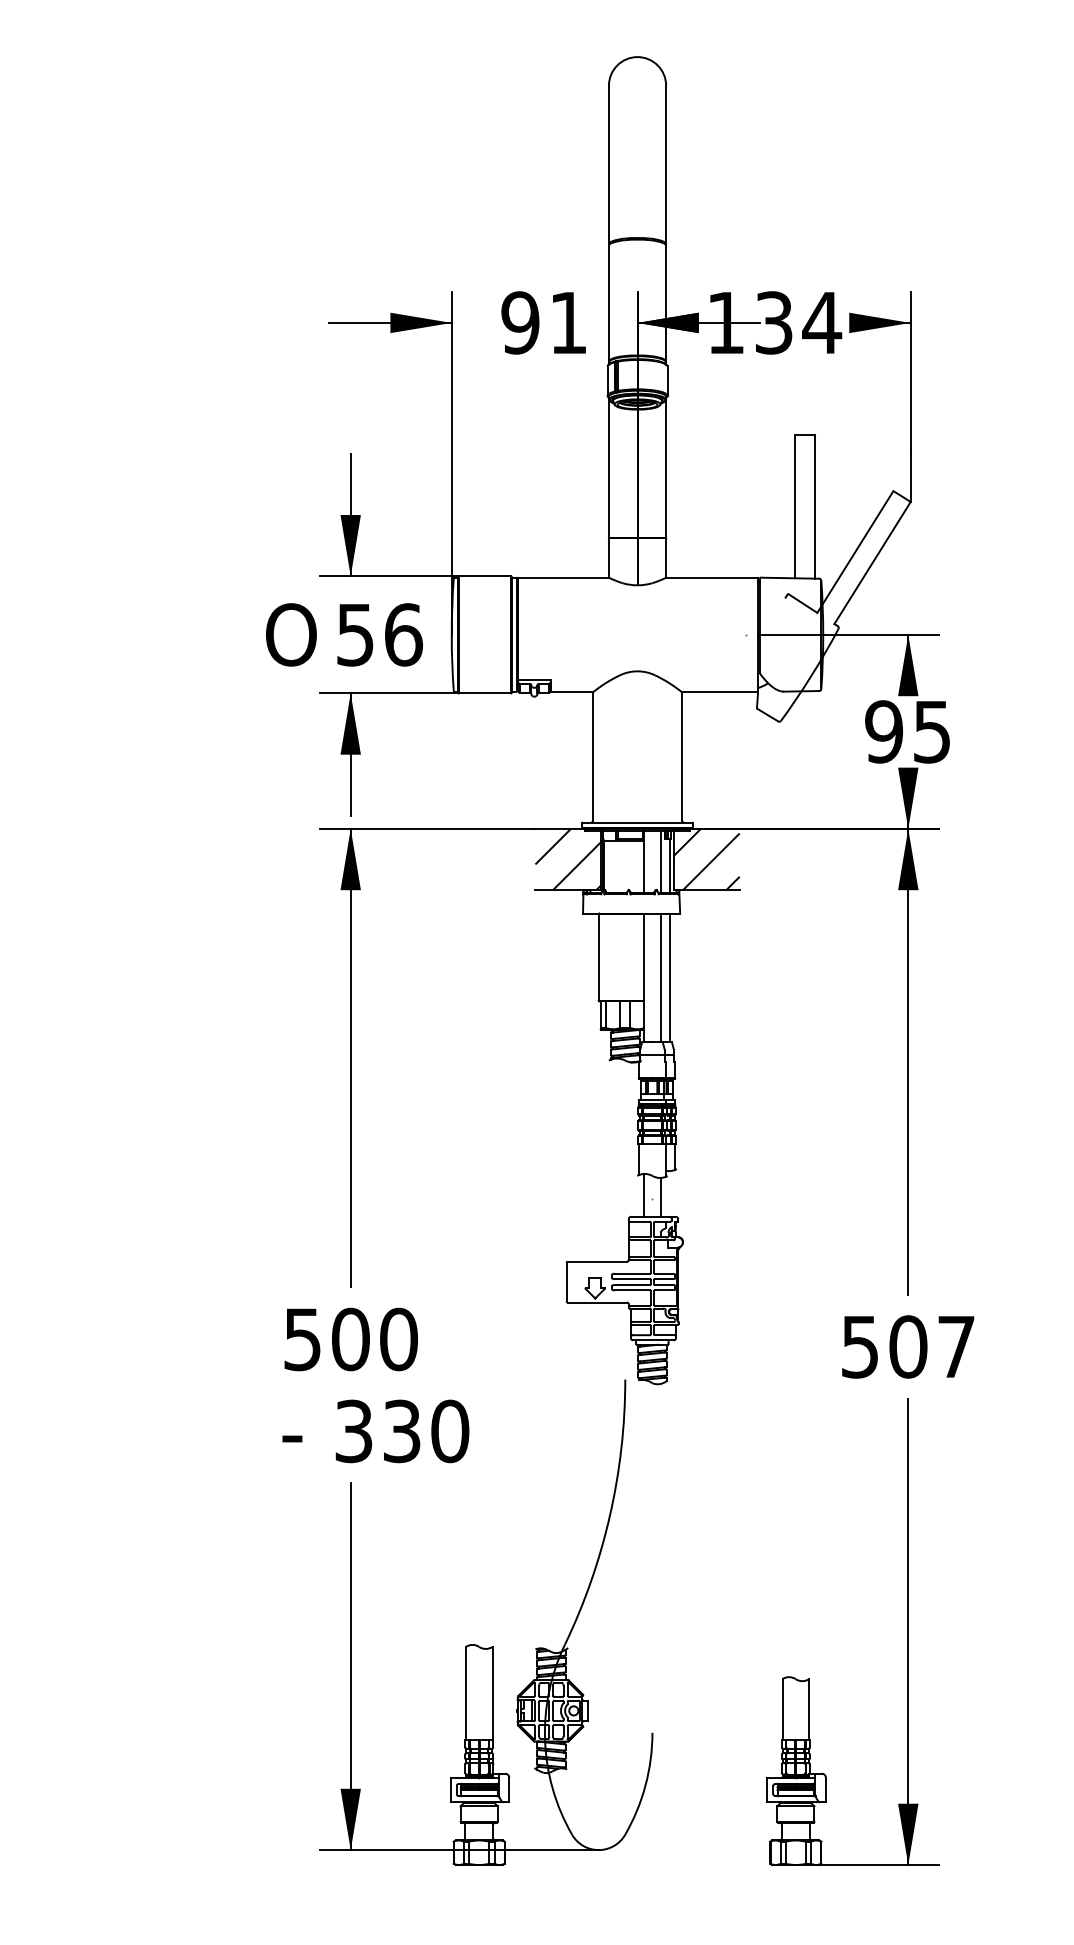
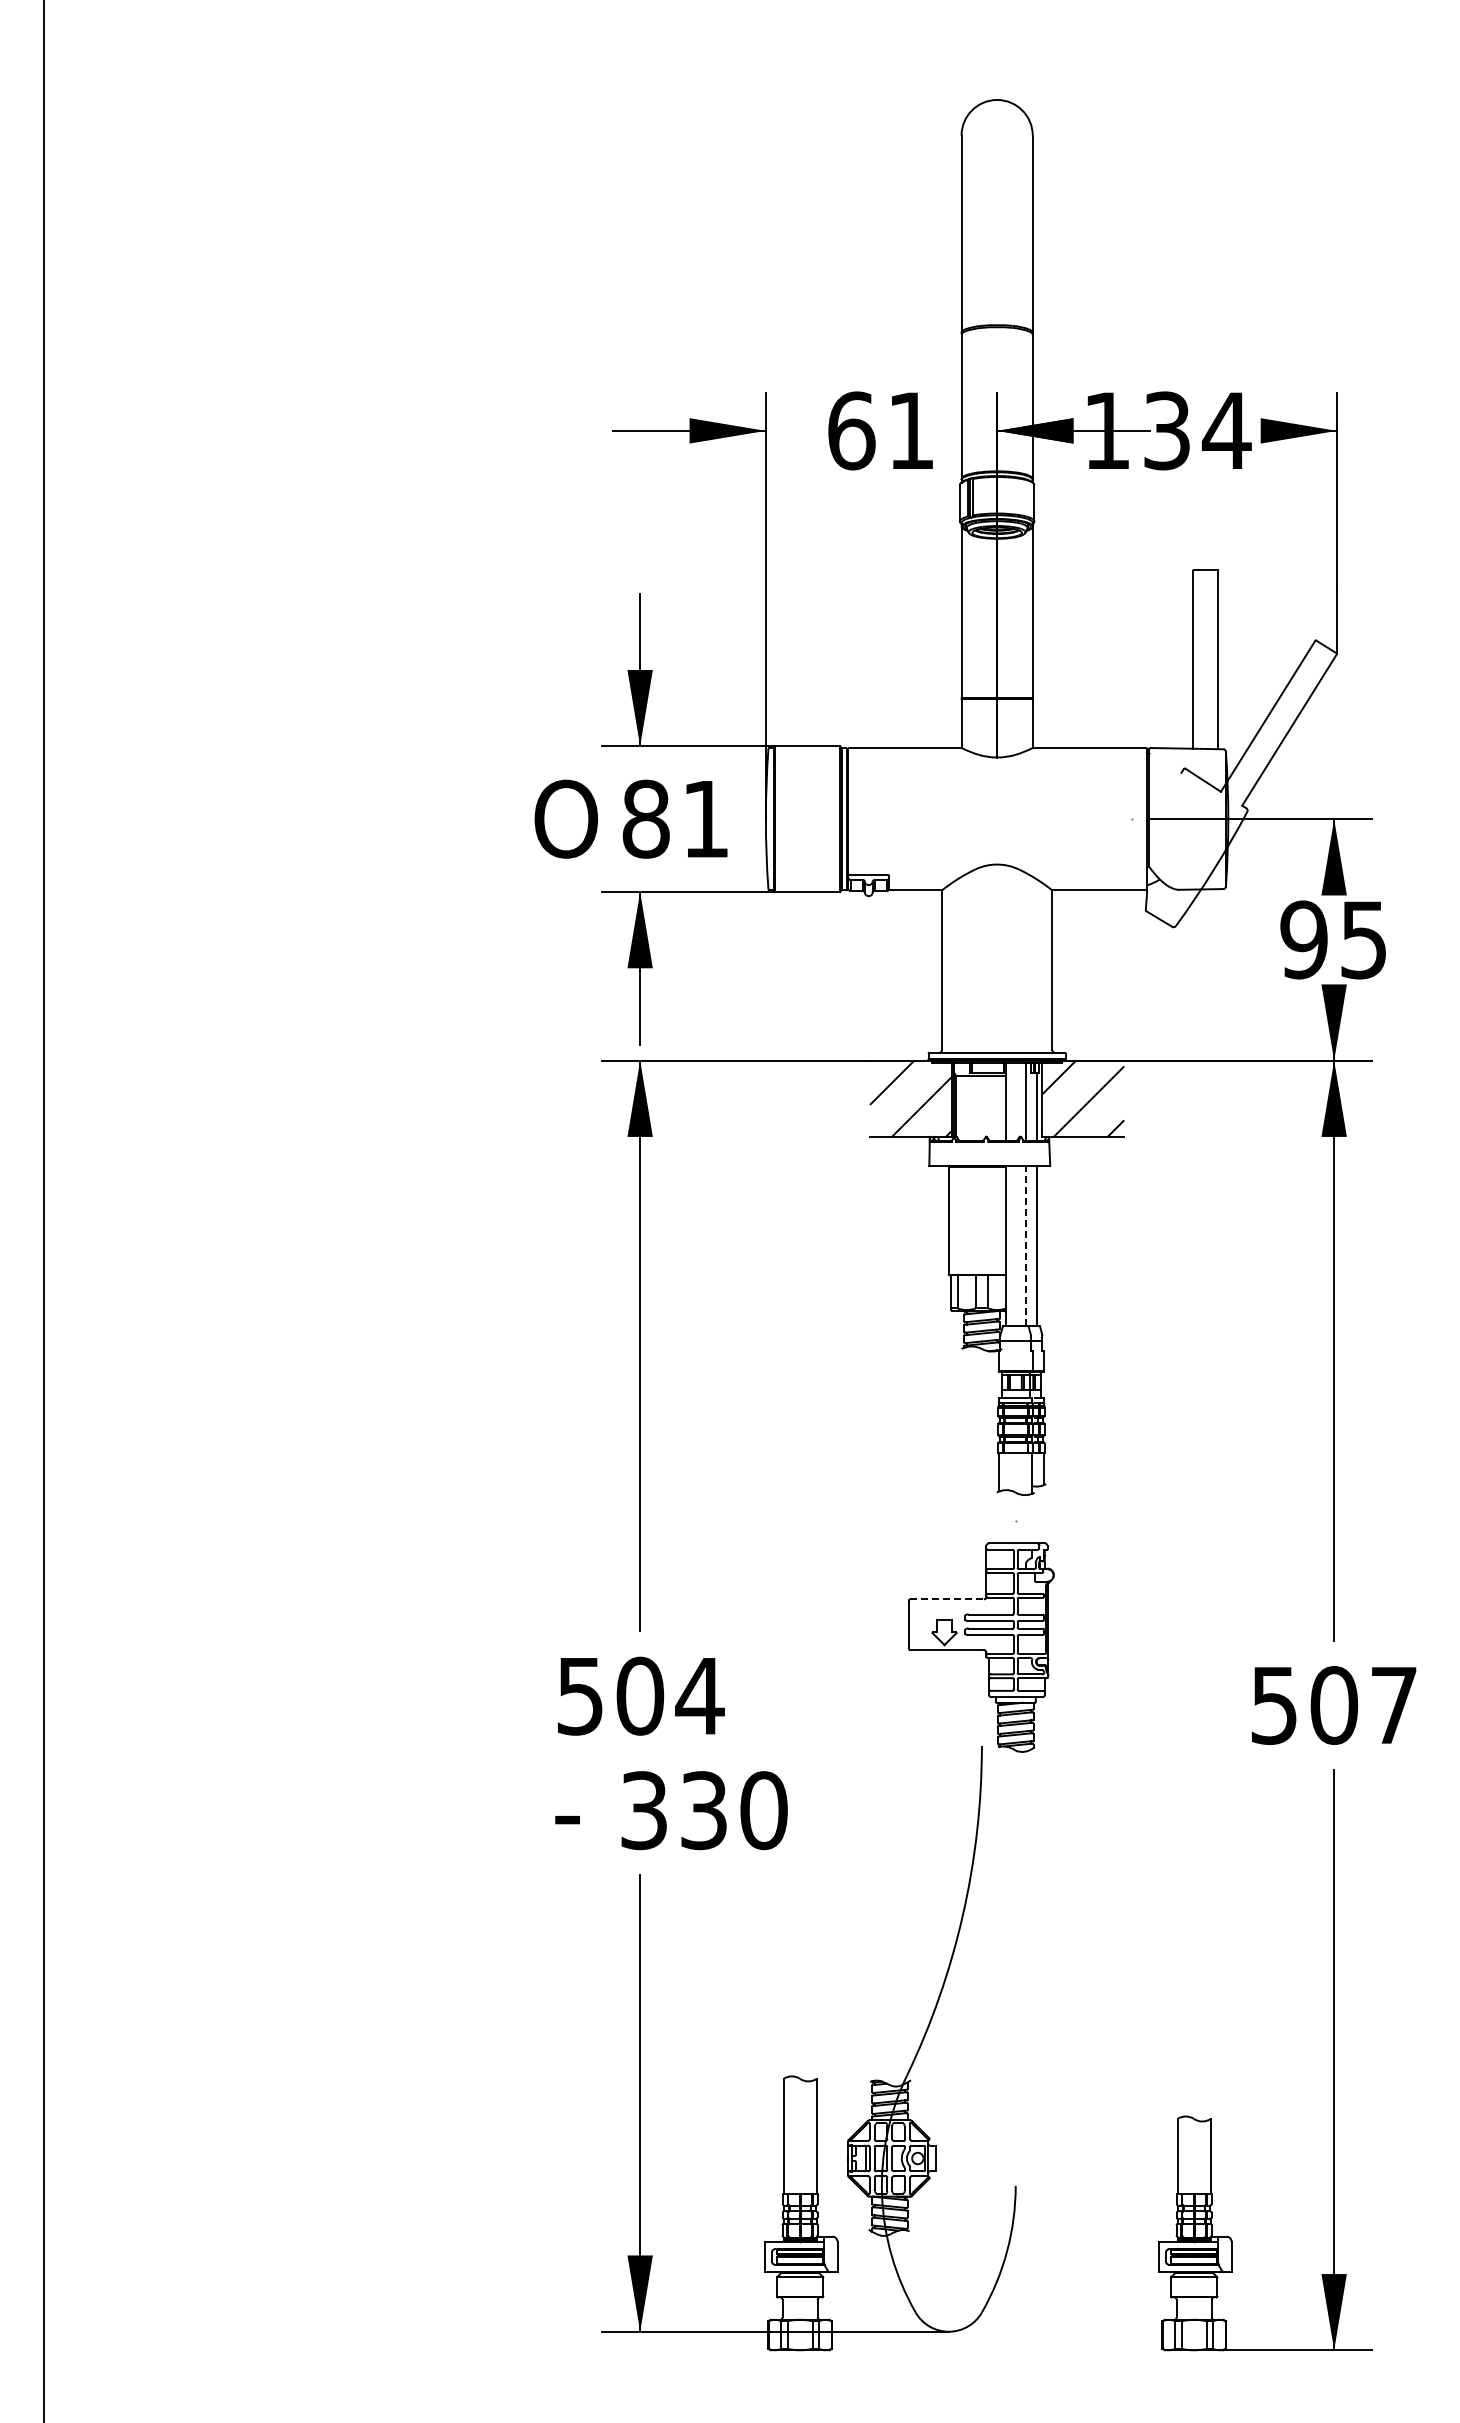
text: (520, 322) -> (851, 430), 91 -> 61
text: (379, 634) -> (676, 818), 56 -> 81
line: (660, 977) -> (1025, 1245), solid -> dashed
line: (644, 1195) -> (1005, 1516), removed
line: (660, 1197) -> (1025, 1519), removed
line: (597, 1261) -> (947, 1599), solid -> dashed
text: (398, 1338) -> (699, 1695), 500 -> 504

